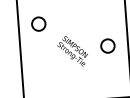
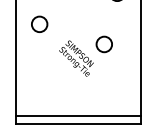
circle: (107, 46) -> (103, 44), moved

